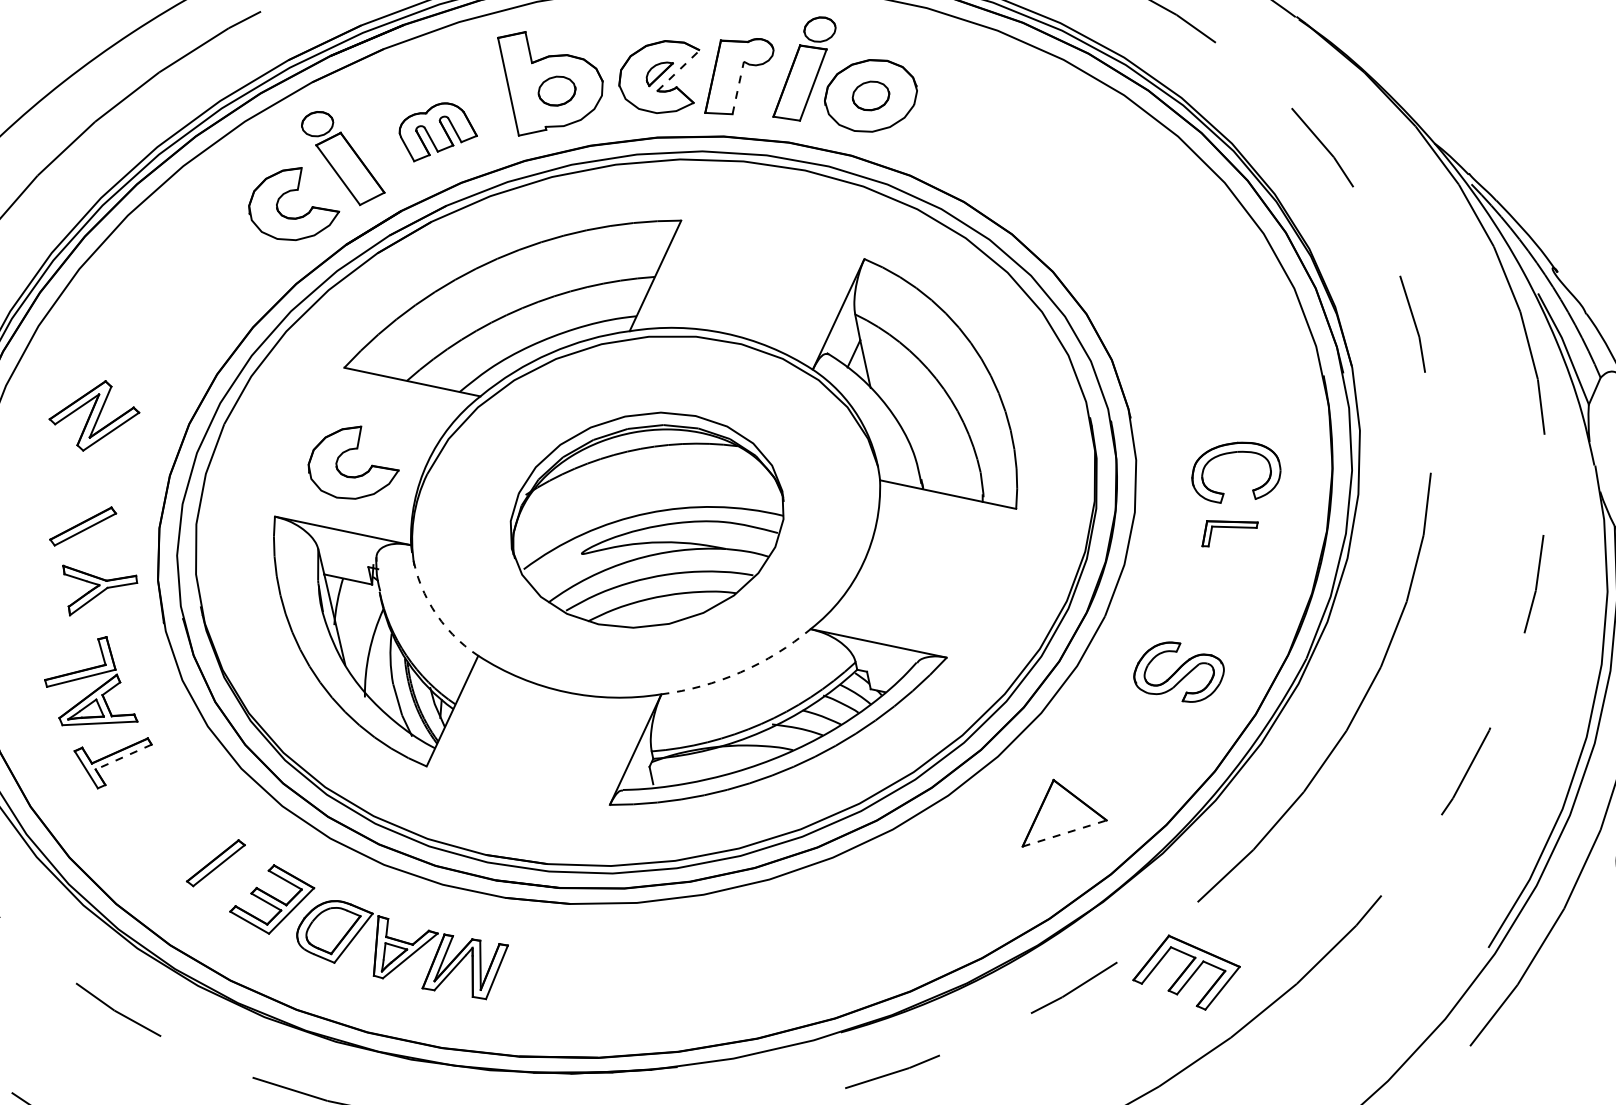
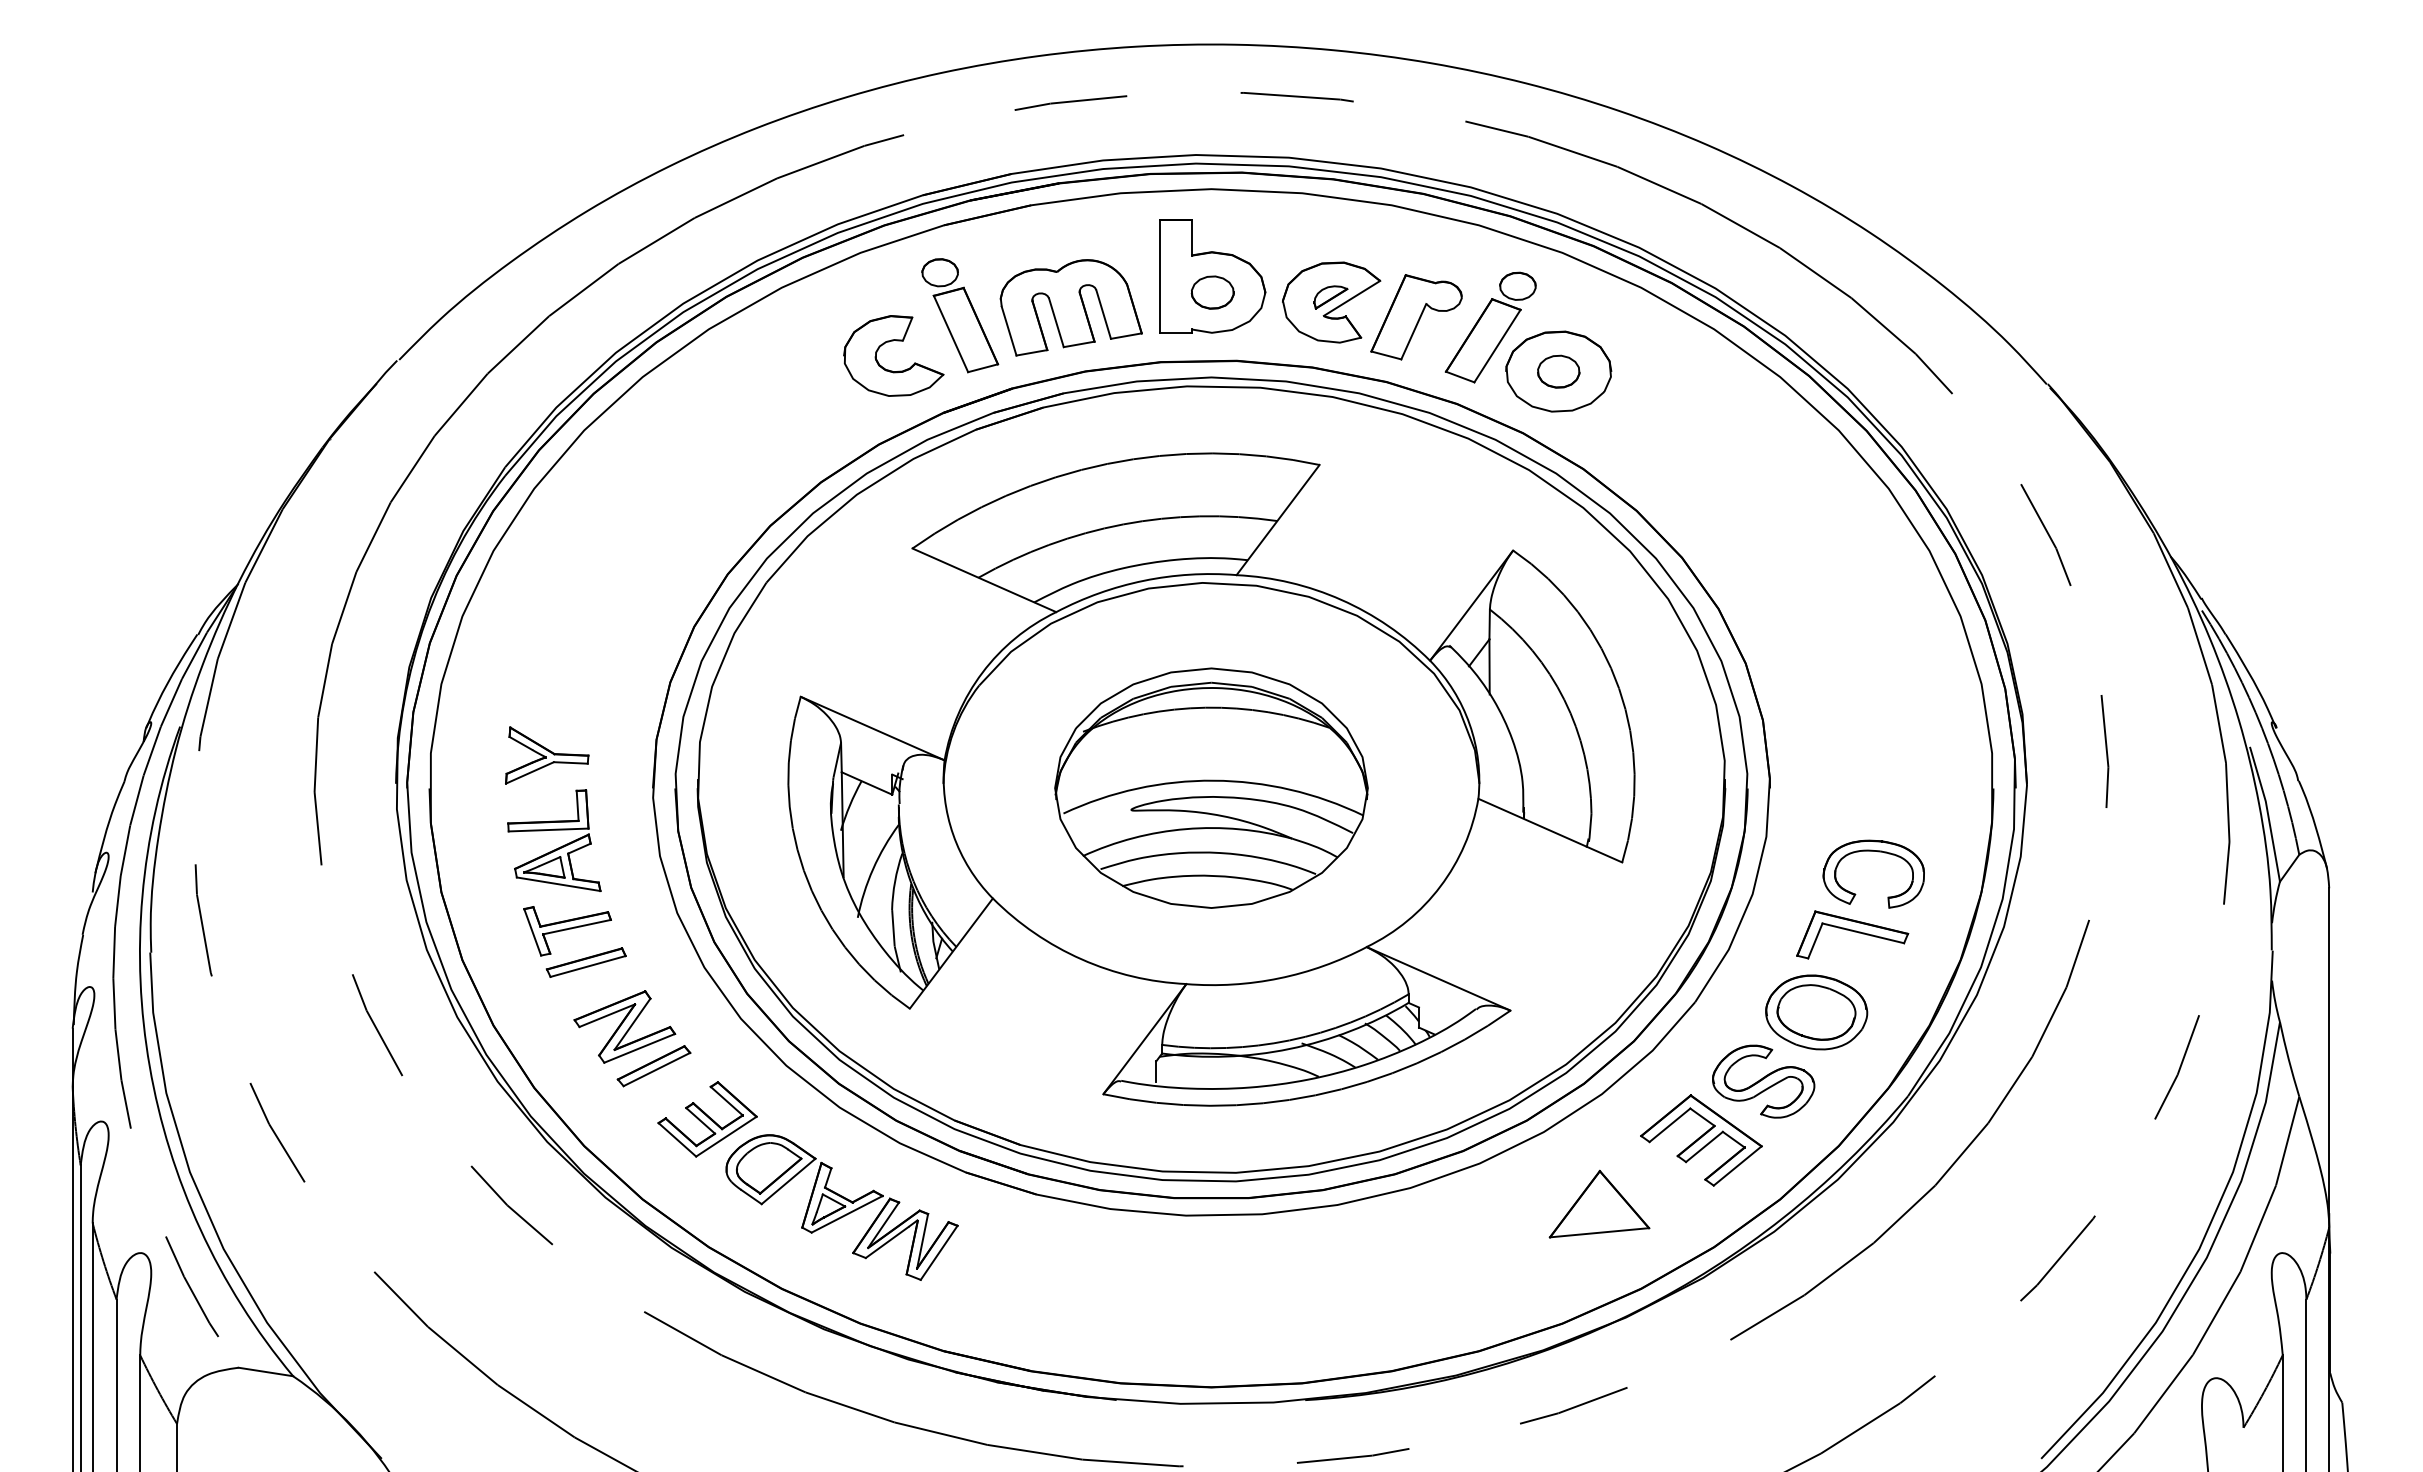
line: (679, 70) -> (1352, 298), dashed -> solid
line: (737, 87) -> (1413, 331), dashed -> solid
part: (436, 130) -> (1070, 307), size x1.67
part: (94, 415) -> (624, 1026), moved
part: (346, 452) -> (894, 642), removed
part: (82, 526) -> (585, 962), moved
part: (1228, 528) -> (1852, 934), size x1.67
part: (100, 583) -> (547, 755), moved
part: (1211, 603) -> (1816, 1012), added
arc: (432, 607) -> (953, 834), dashed -> solid
arc: (740, 672) -> (1279, 978), dashed -> solid
line: (124, 757) -> (577, 927), dashed -> solid
line: (1064, 833) -> (1599, 1232), dashed -> solid
part: (1186, 972) -> (1701, 1140), moved

